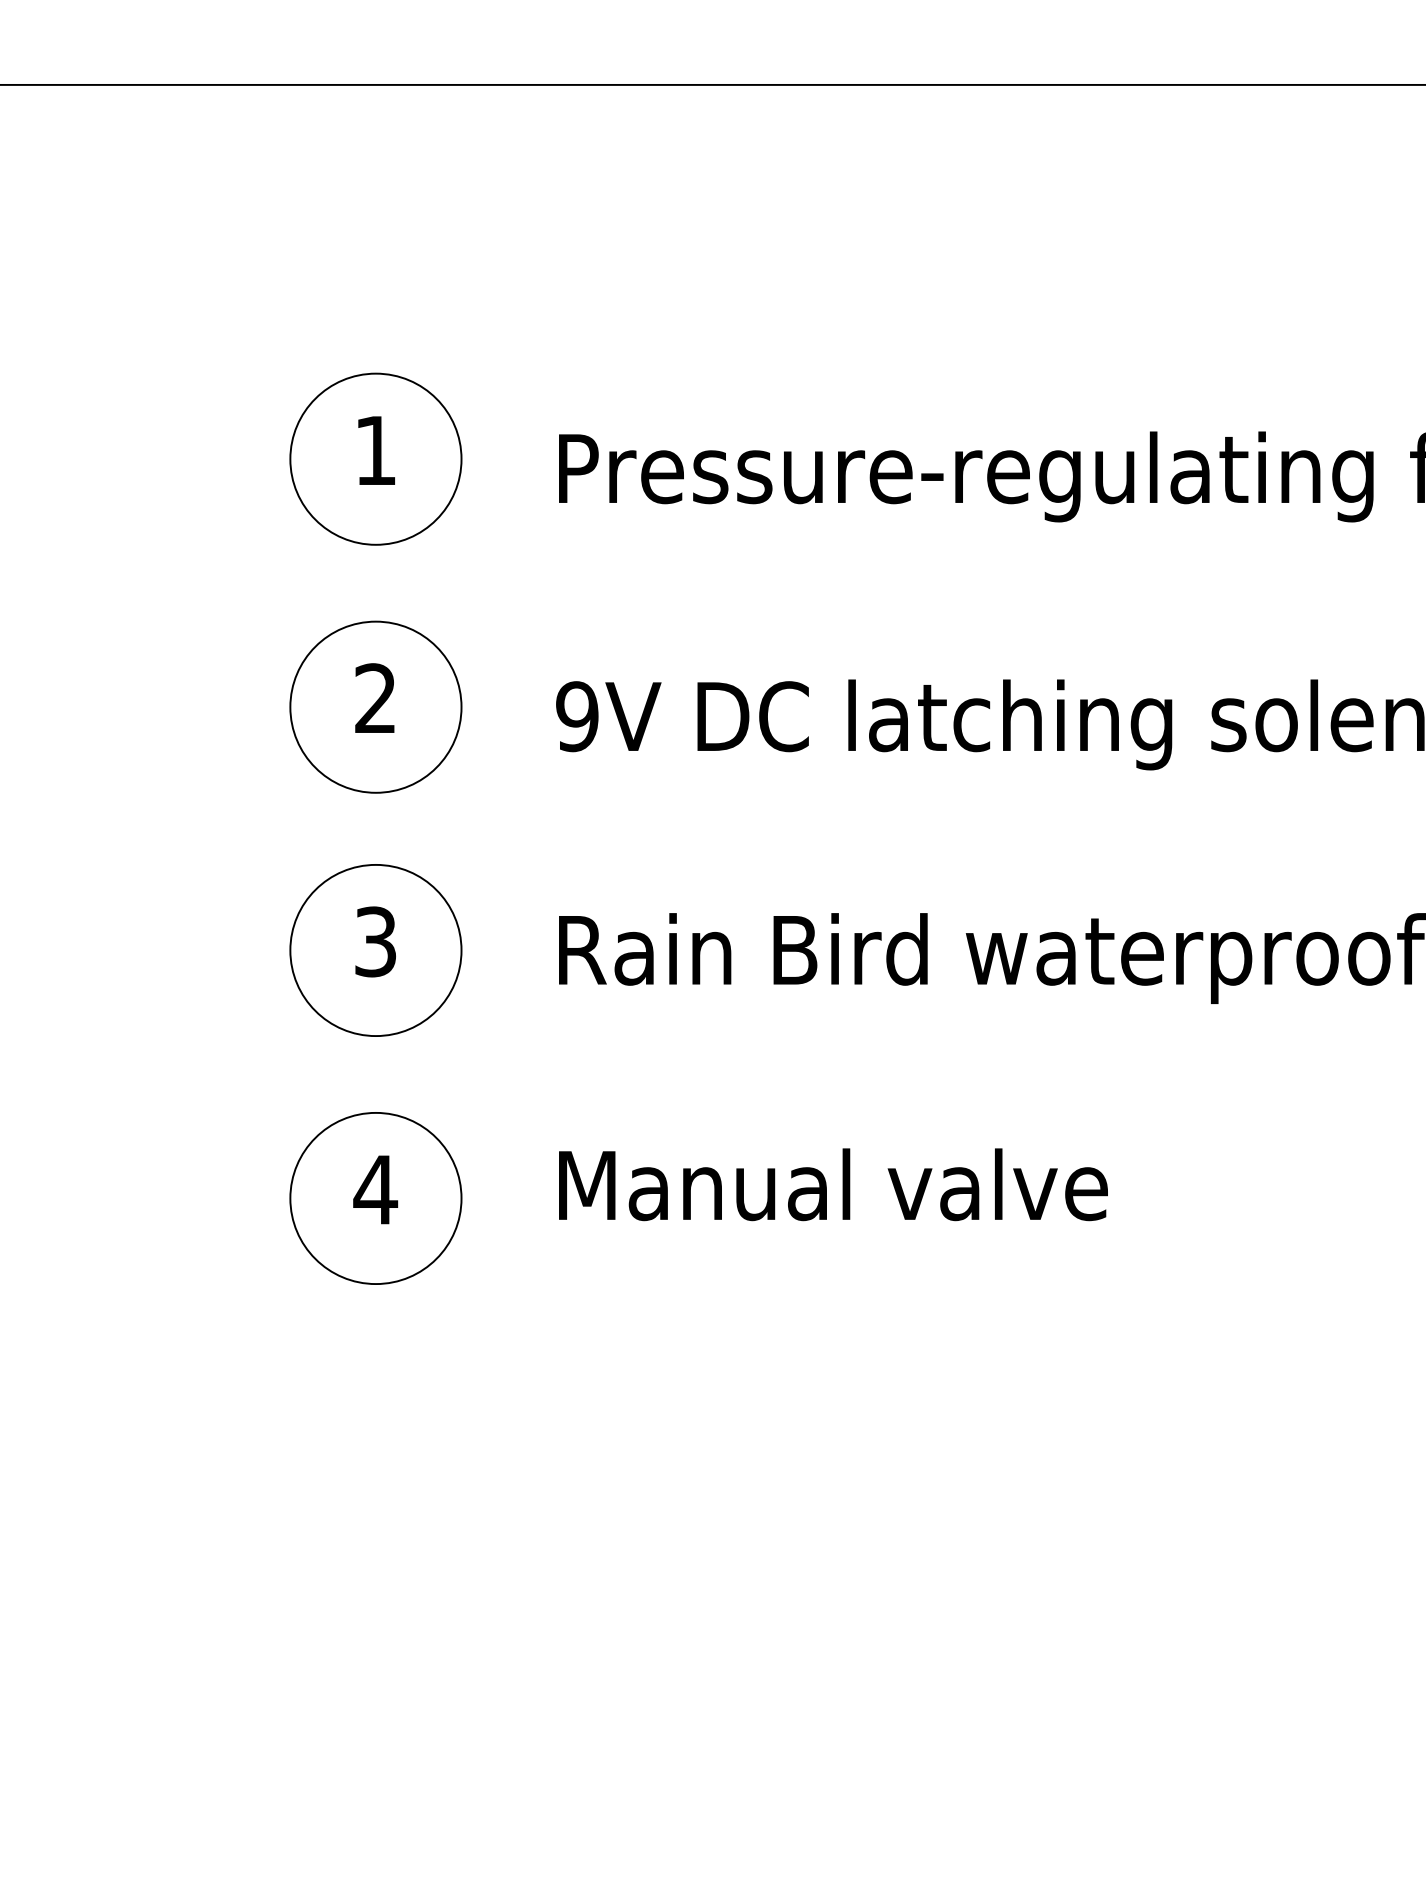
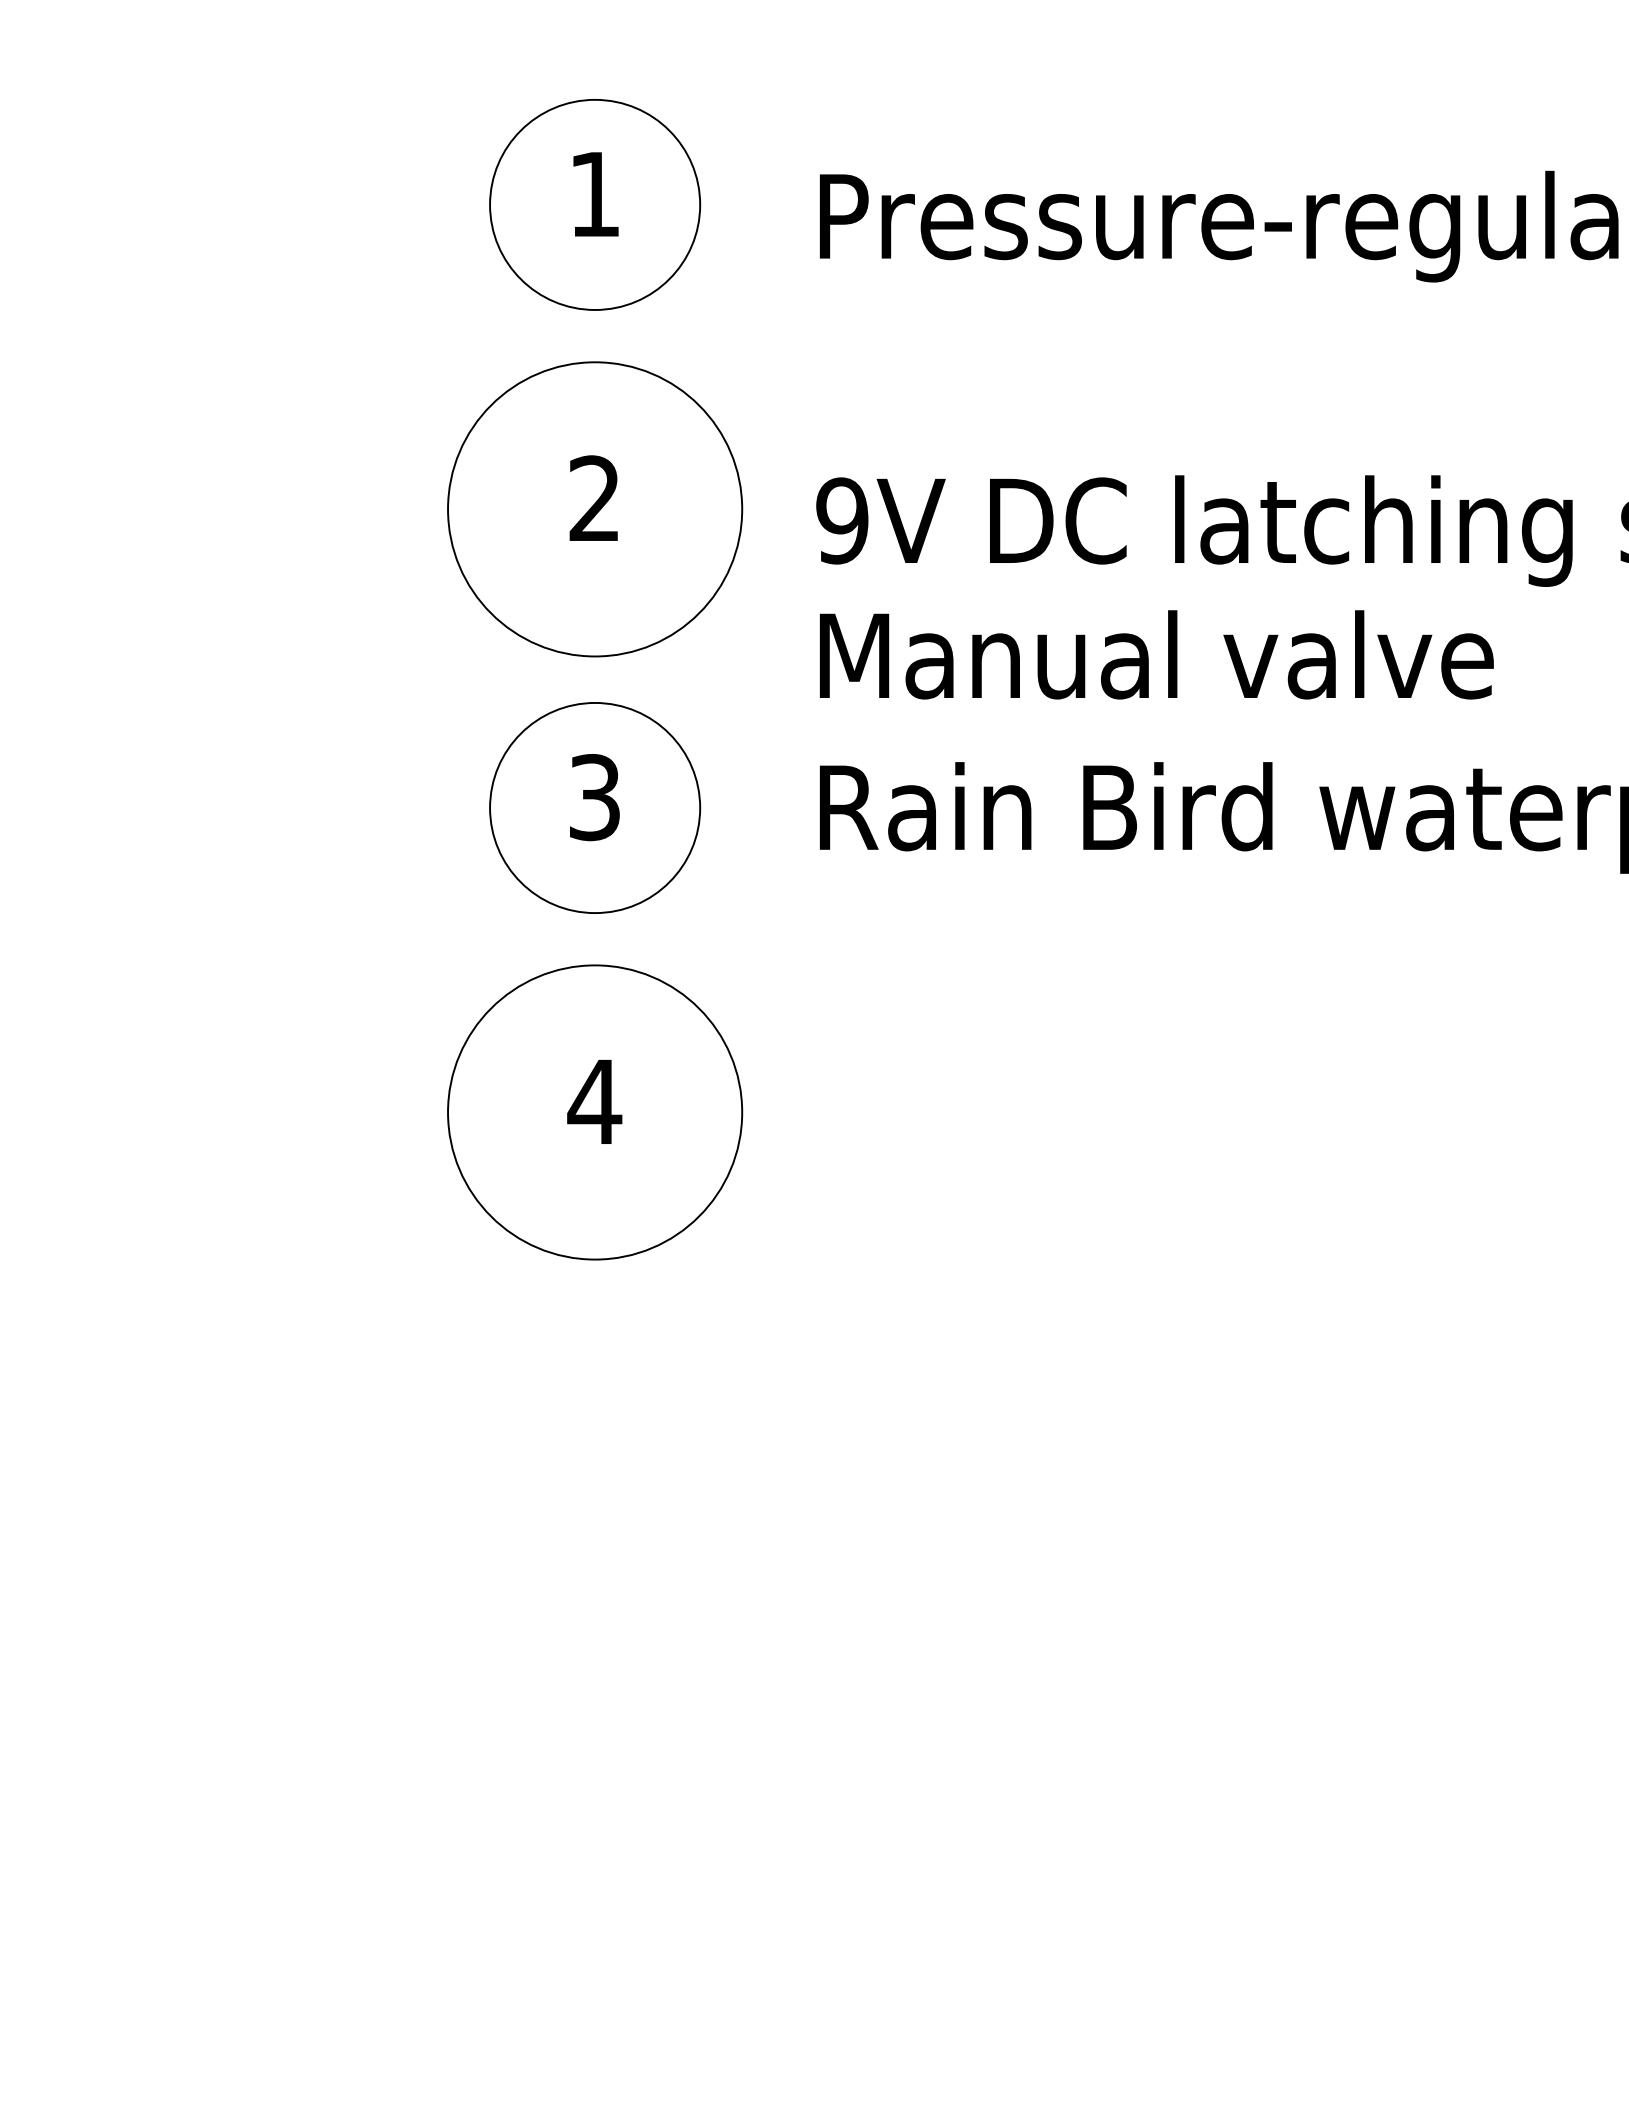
circle: (375, 706) -> (594, 508), size x1.4
text: (833, 1184) -> (1156, 654), moved
circle: (375, 1198) -> (594, 1112), size x1.4

